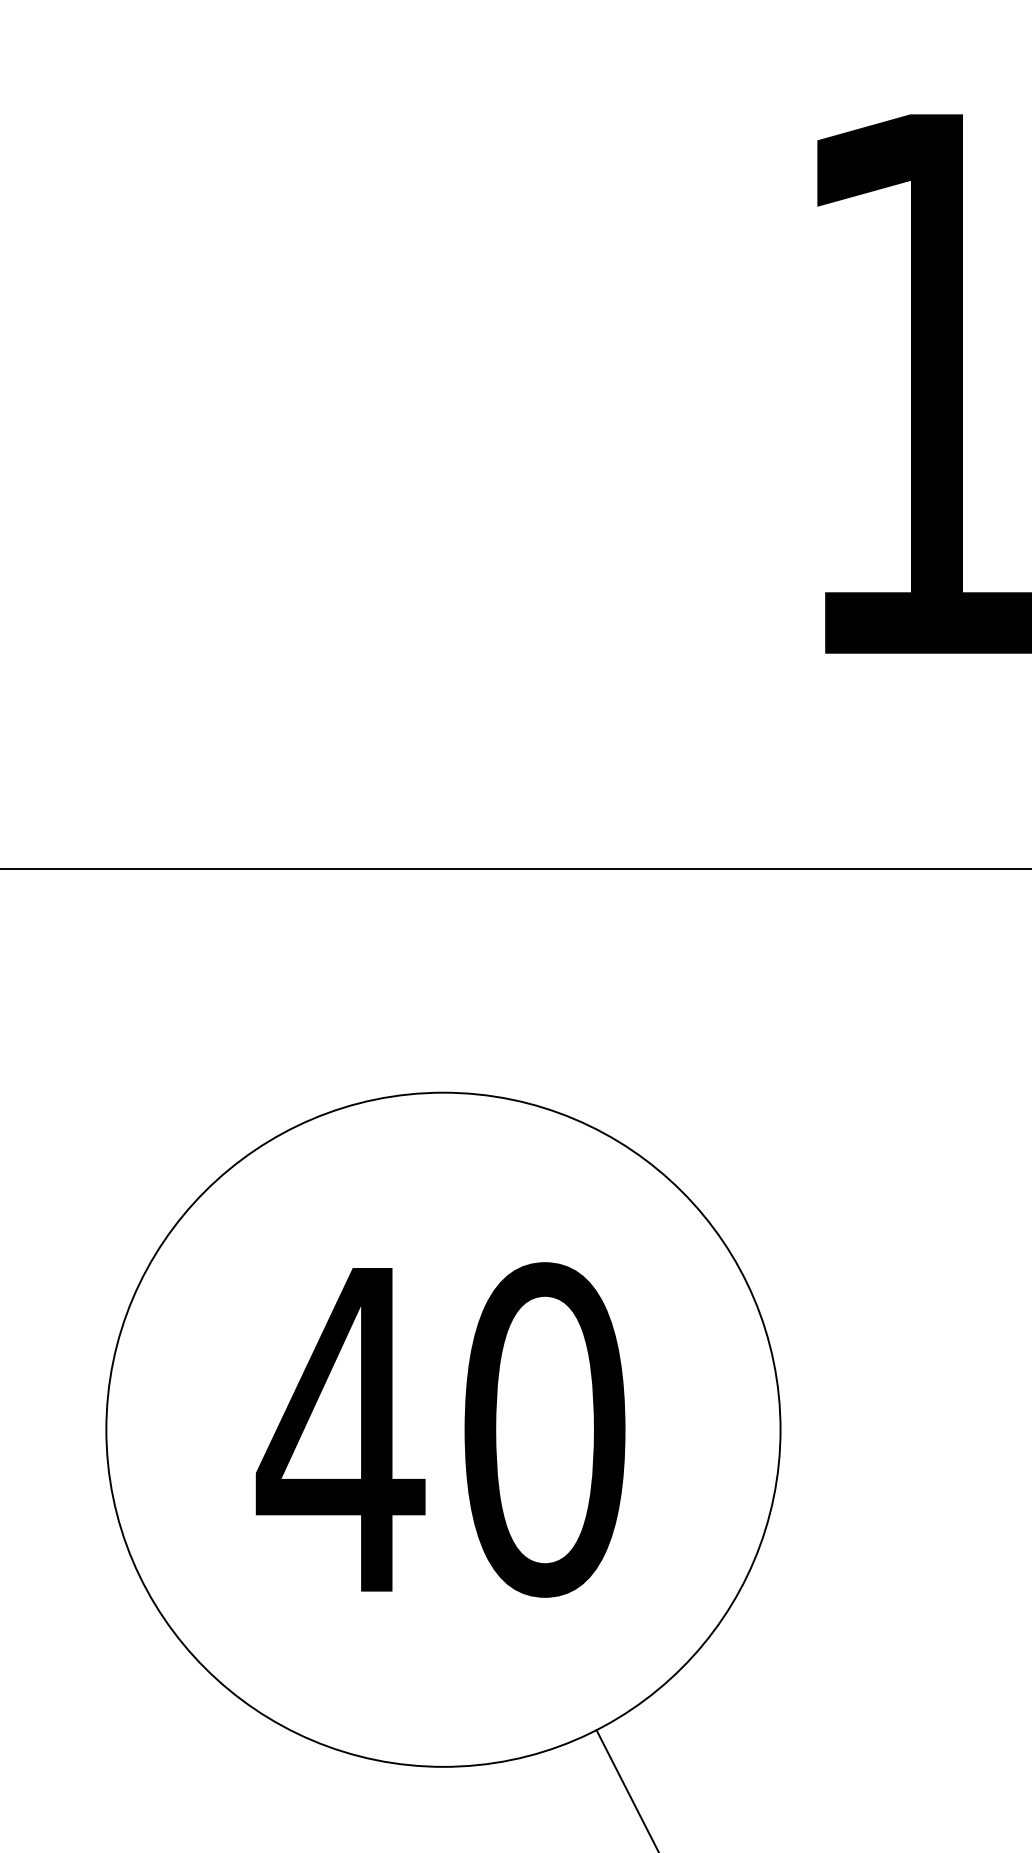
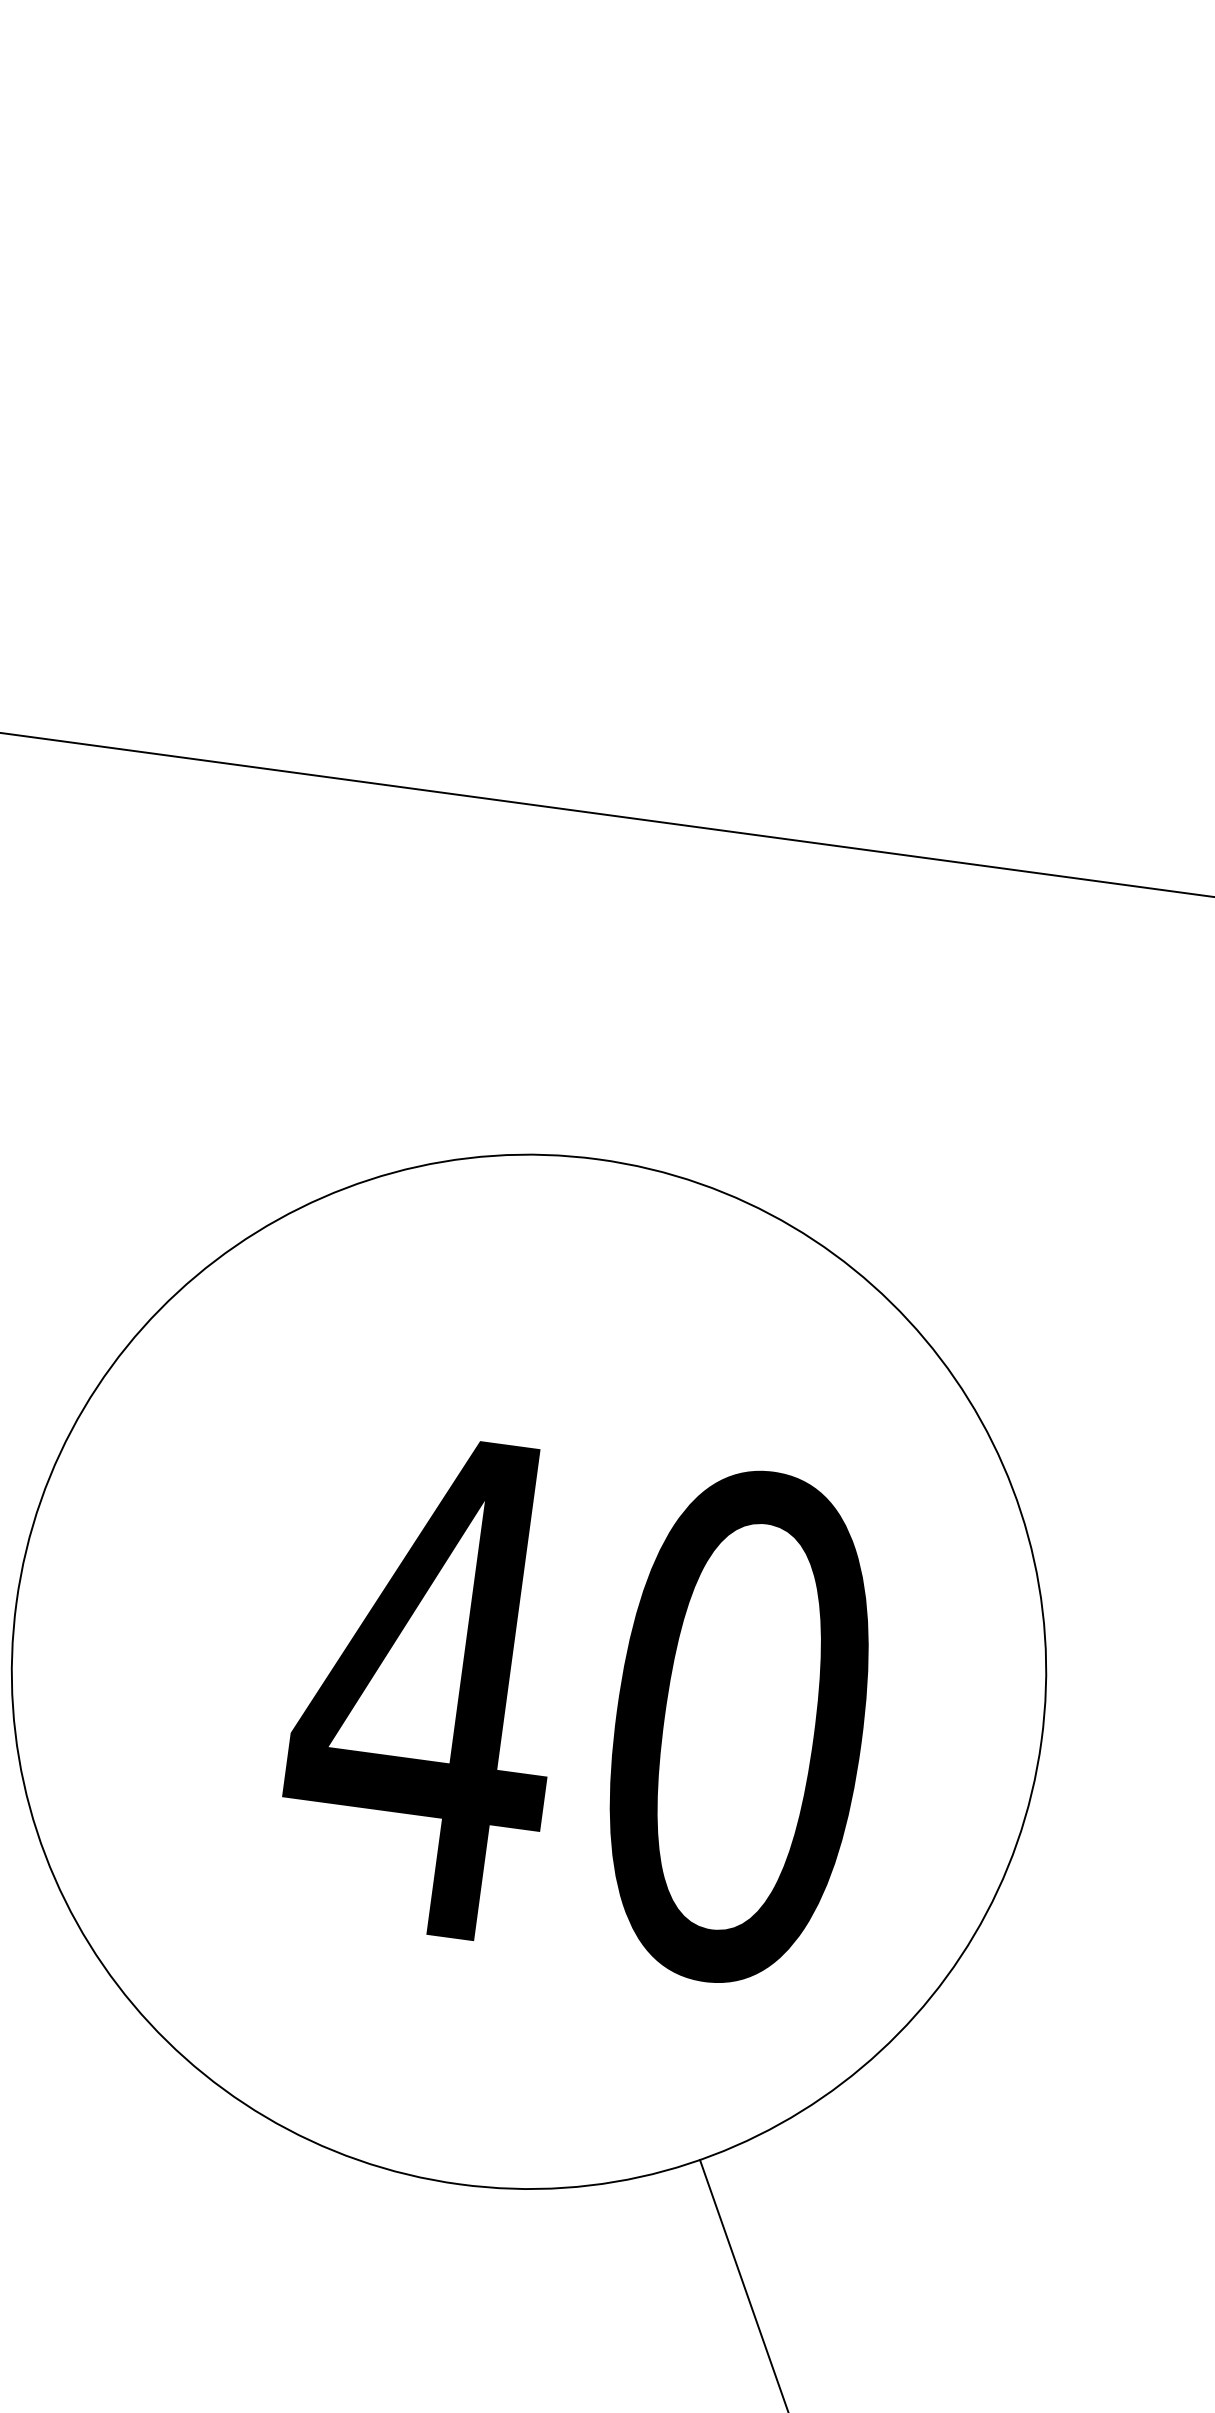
text: (440, 1429) -> (580, 1704), moved

